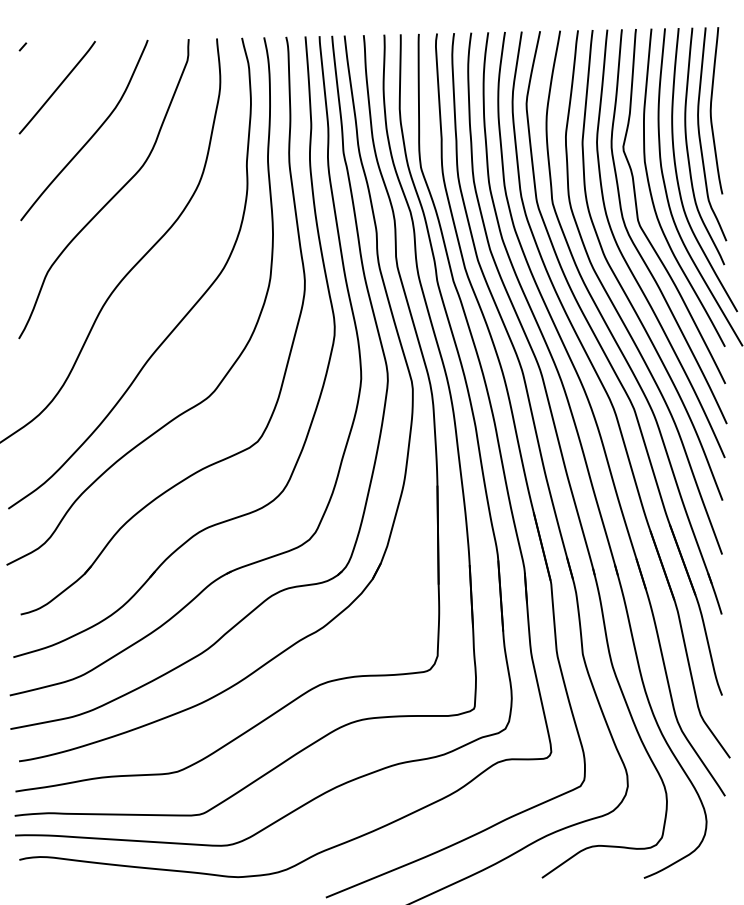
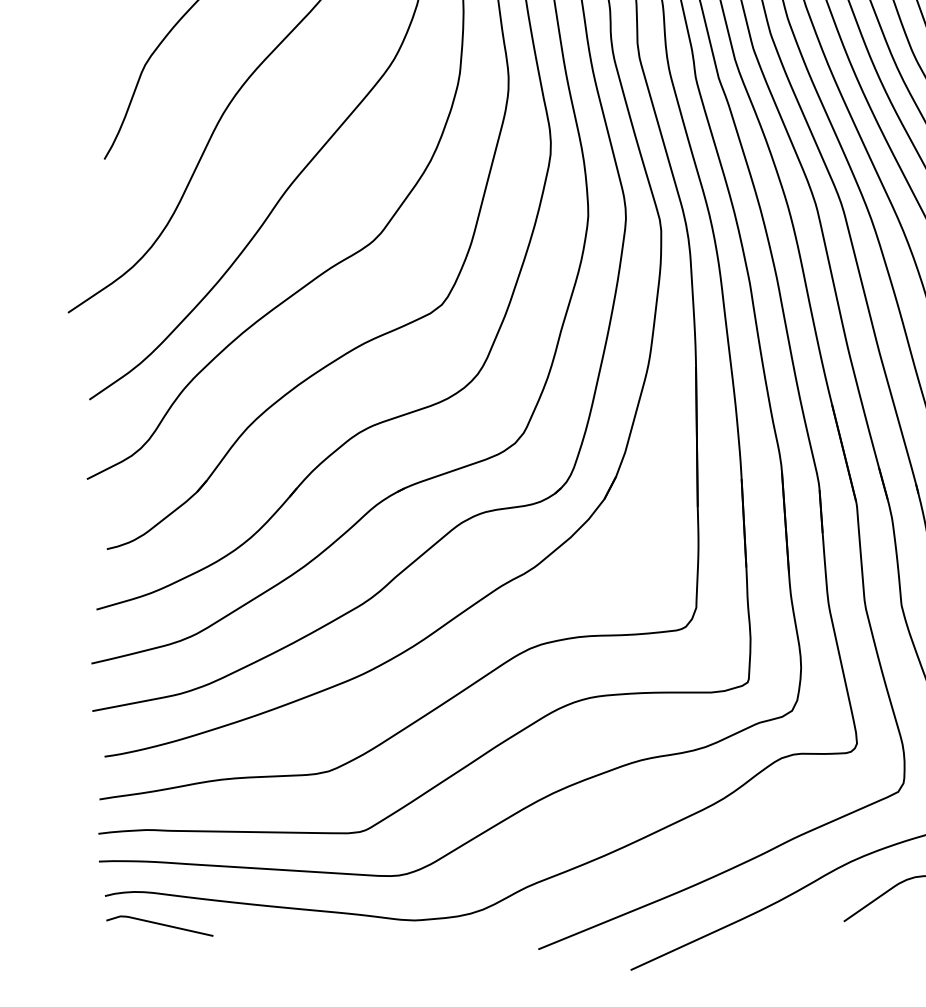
line: (58, 880) -> (160, 925), added

